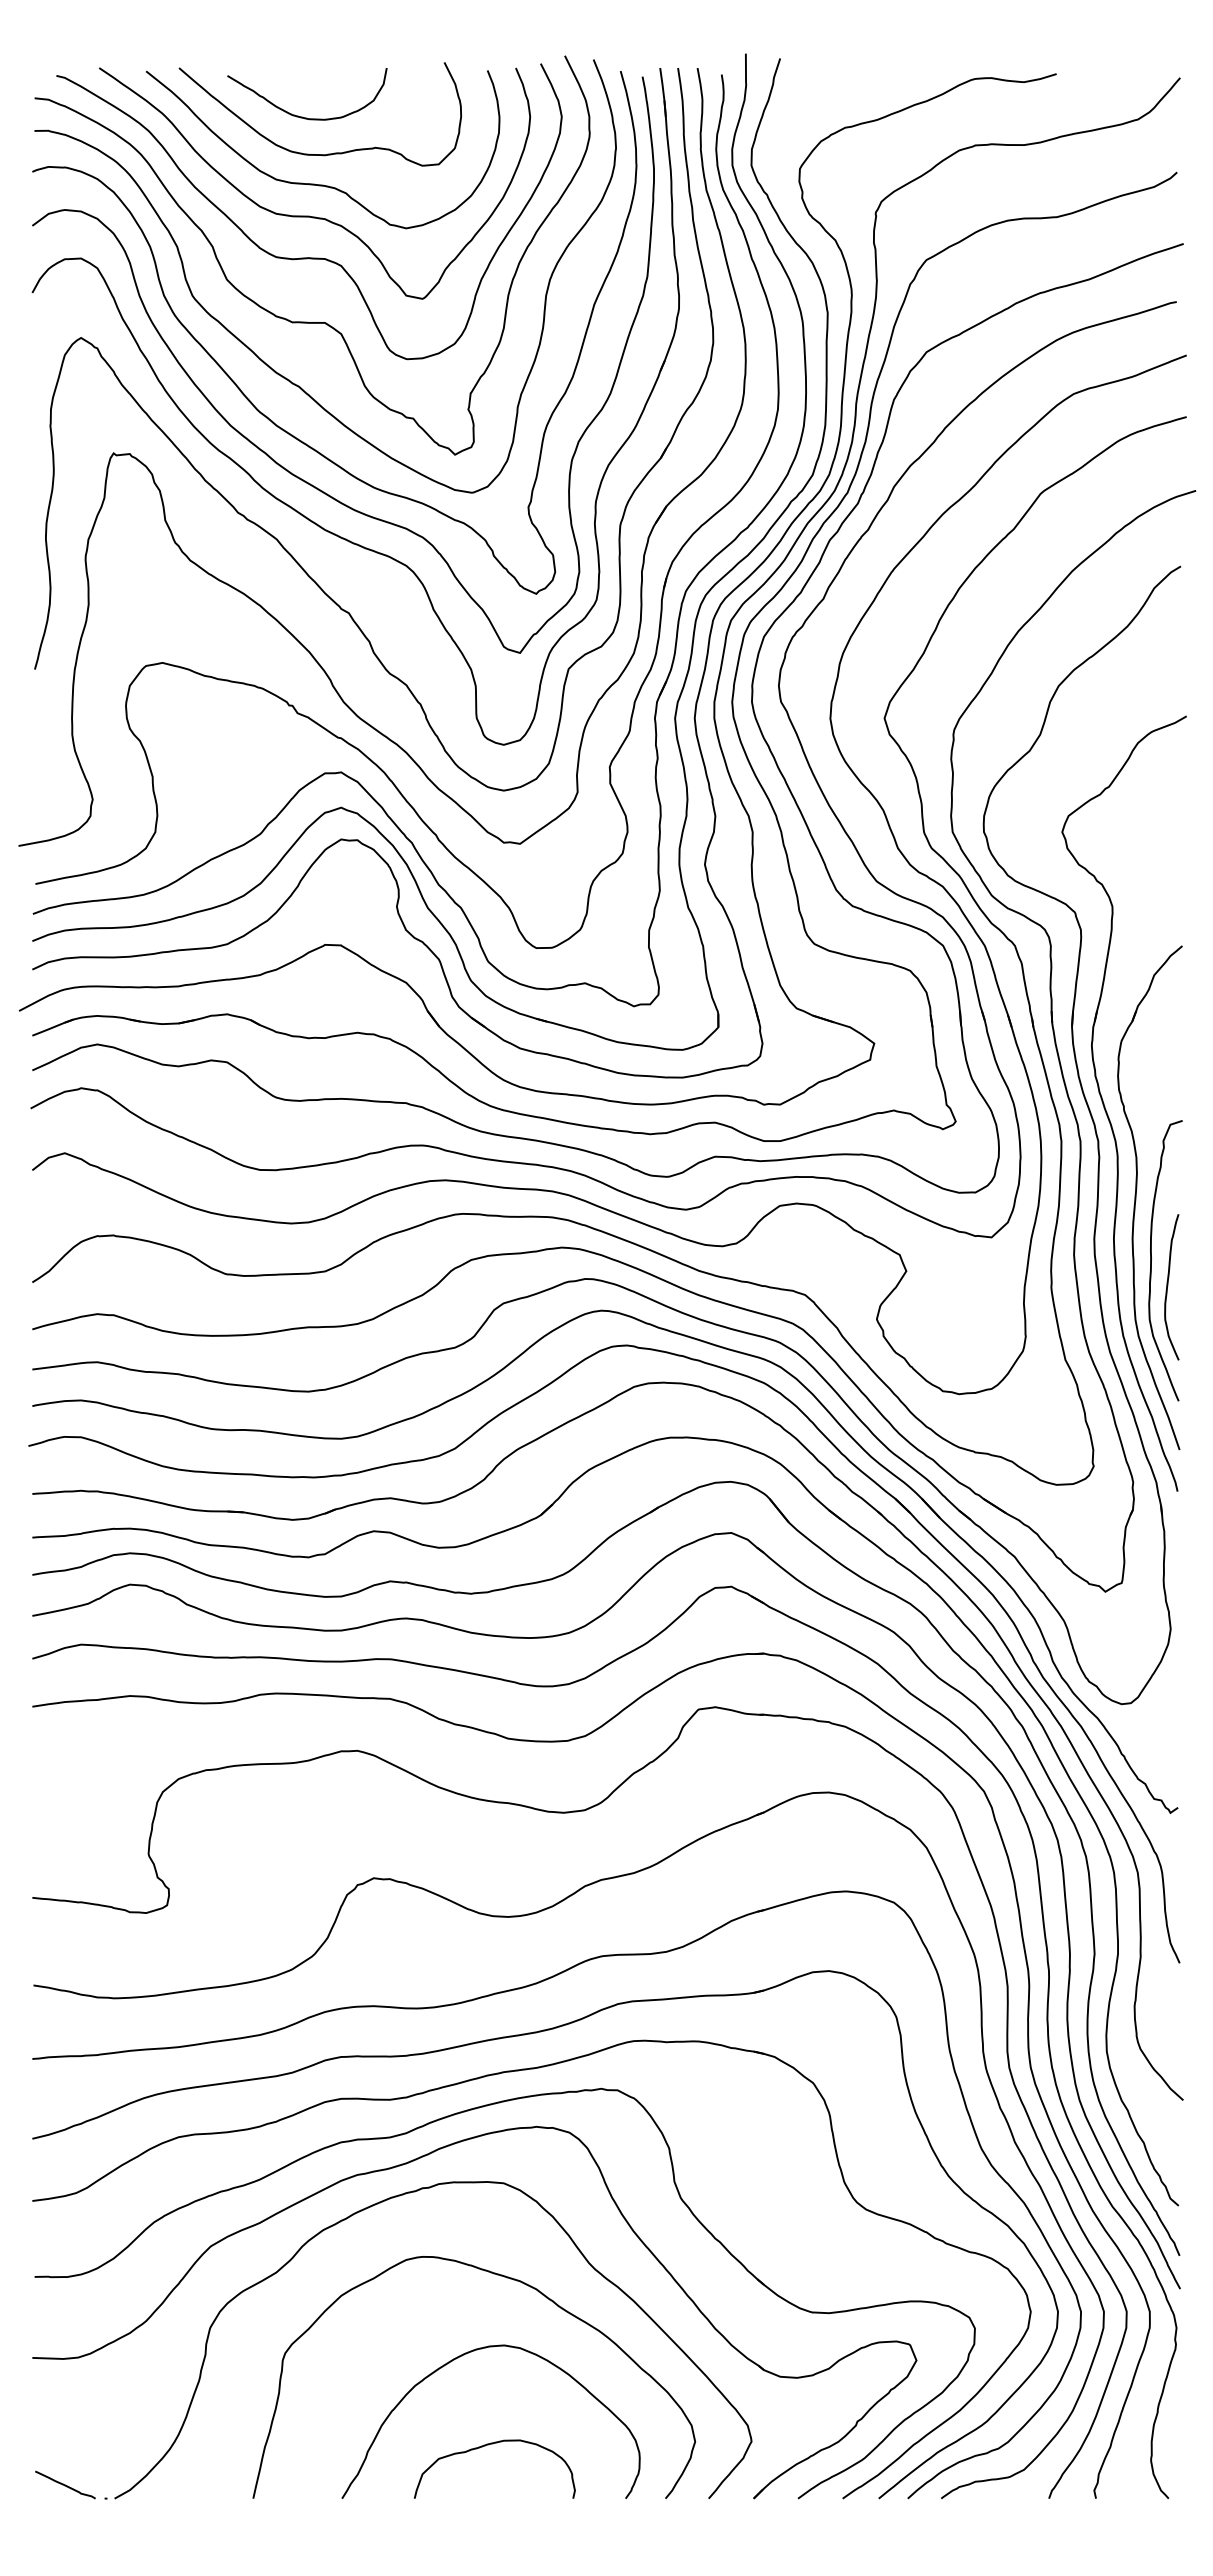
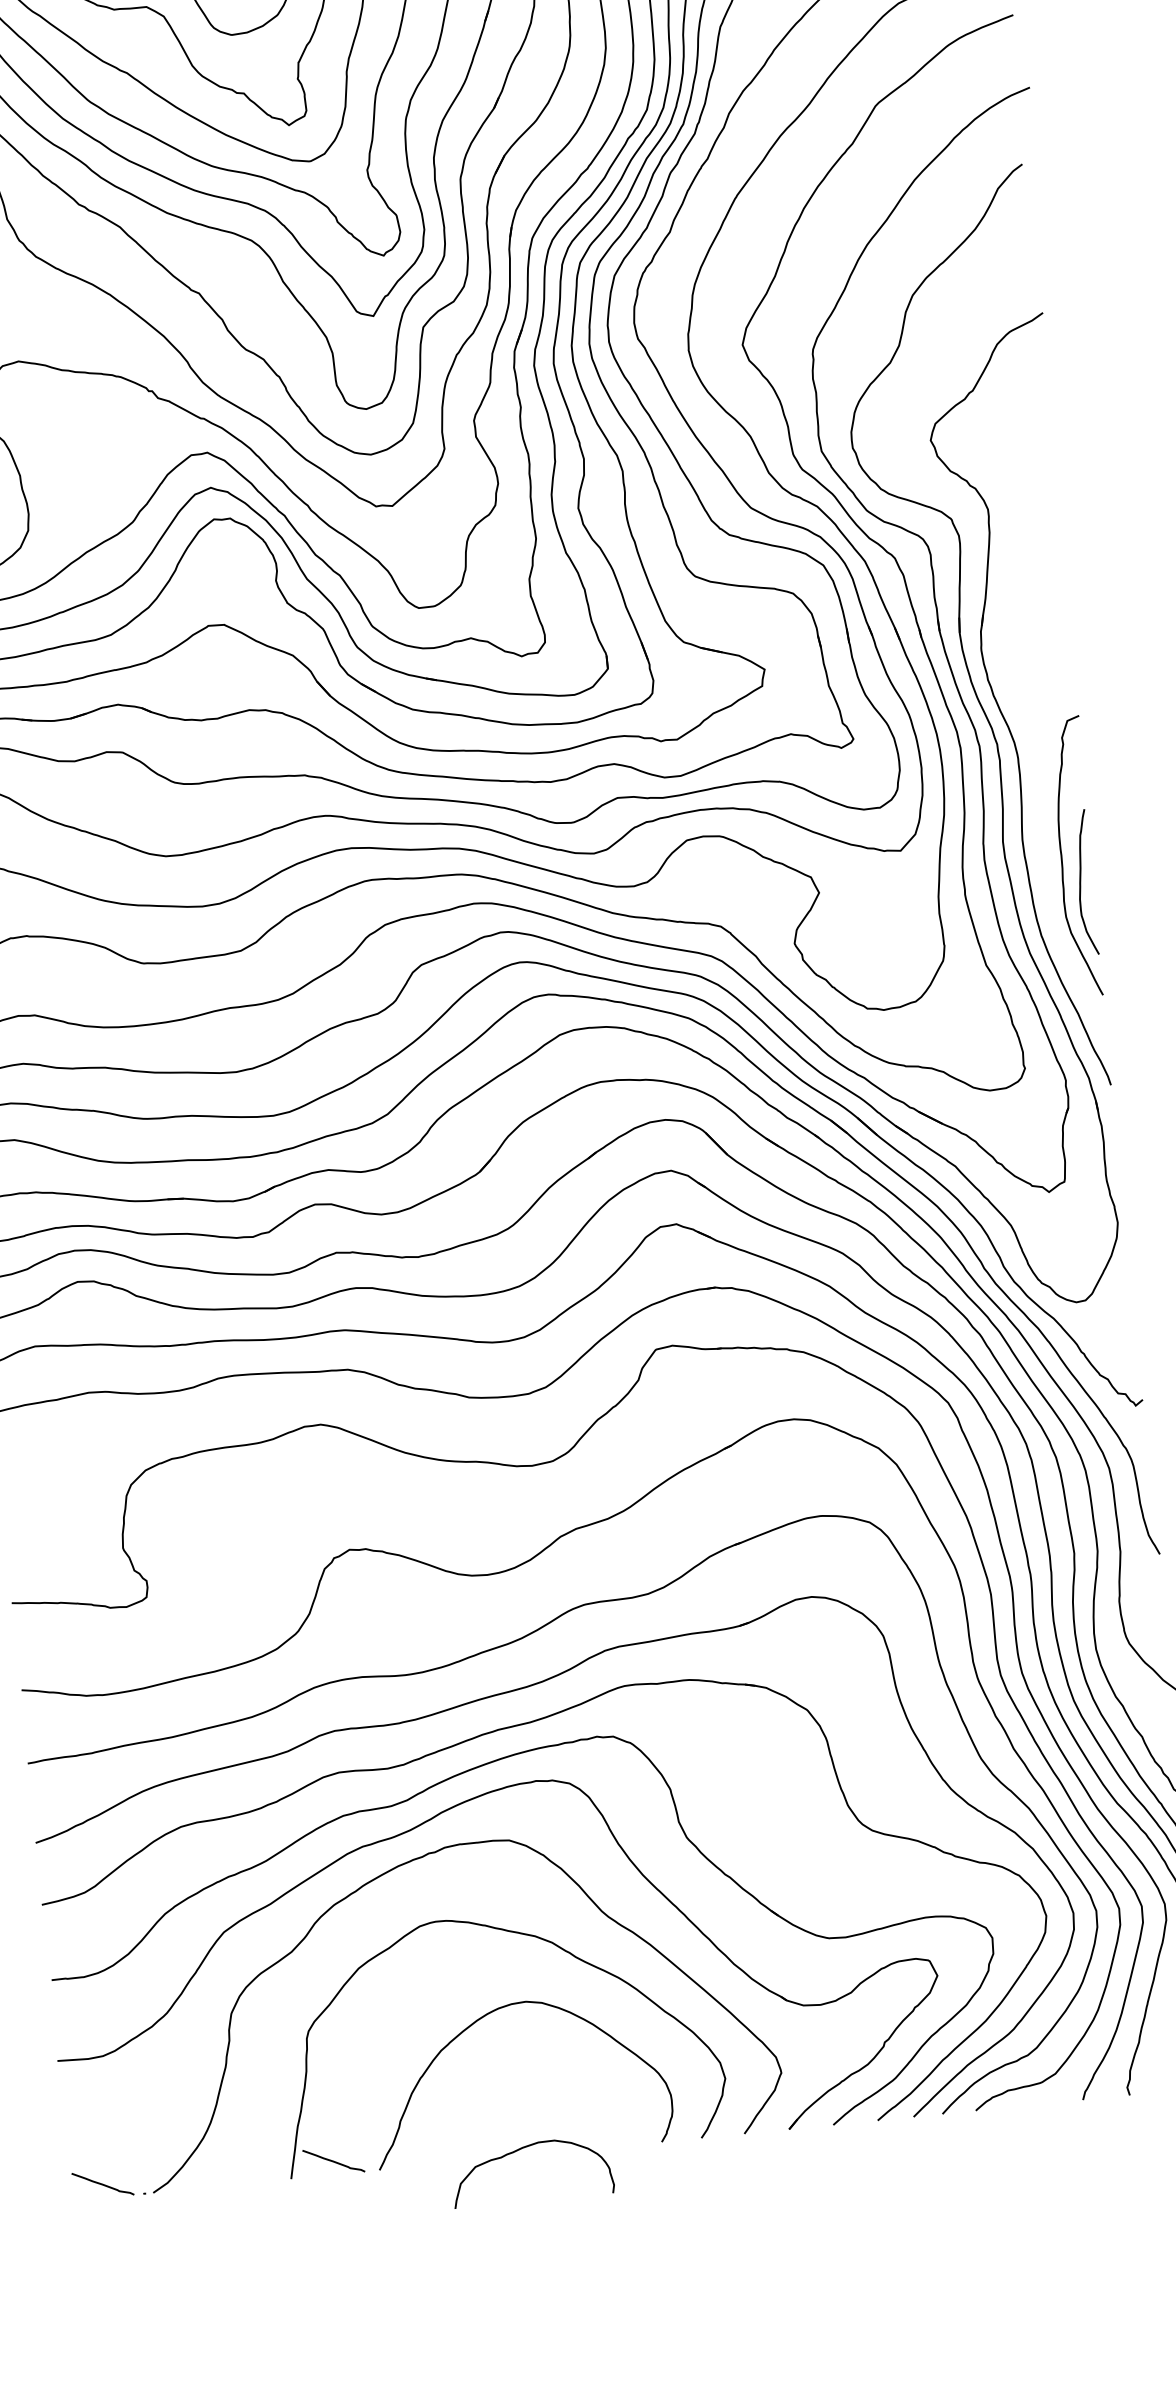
part: (1136, 1197) -> (1040, 796), removed
curve: (488, 2445) -> (523, 2148), moved
curve: (297, 2484) -> (333, 2160), added

